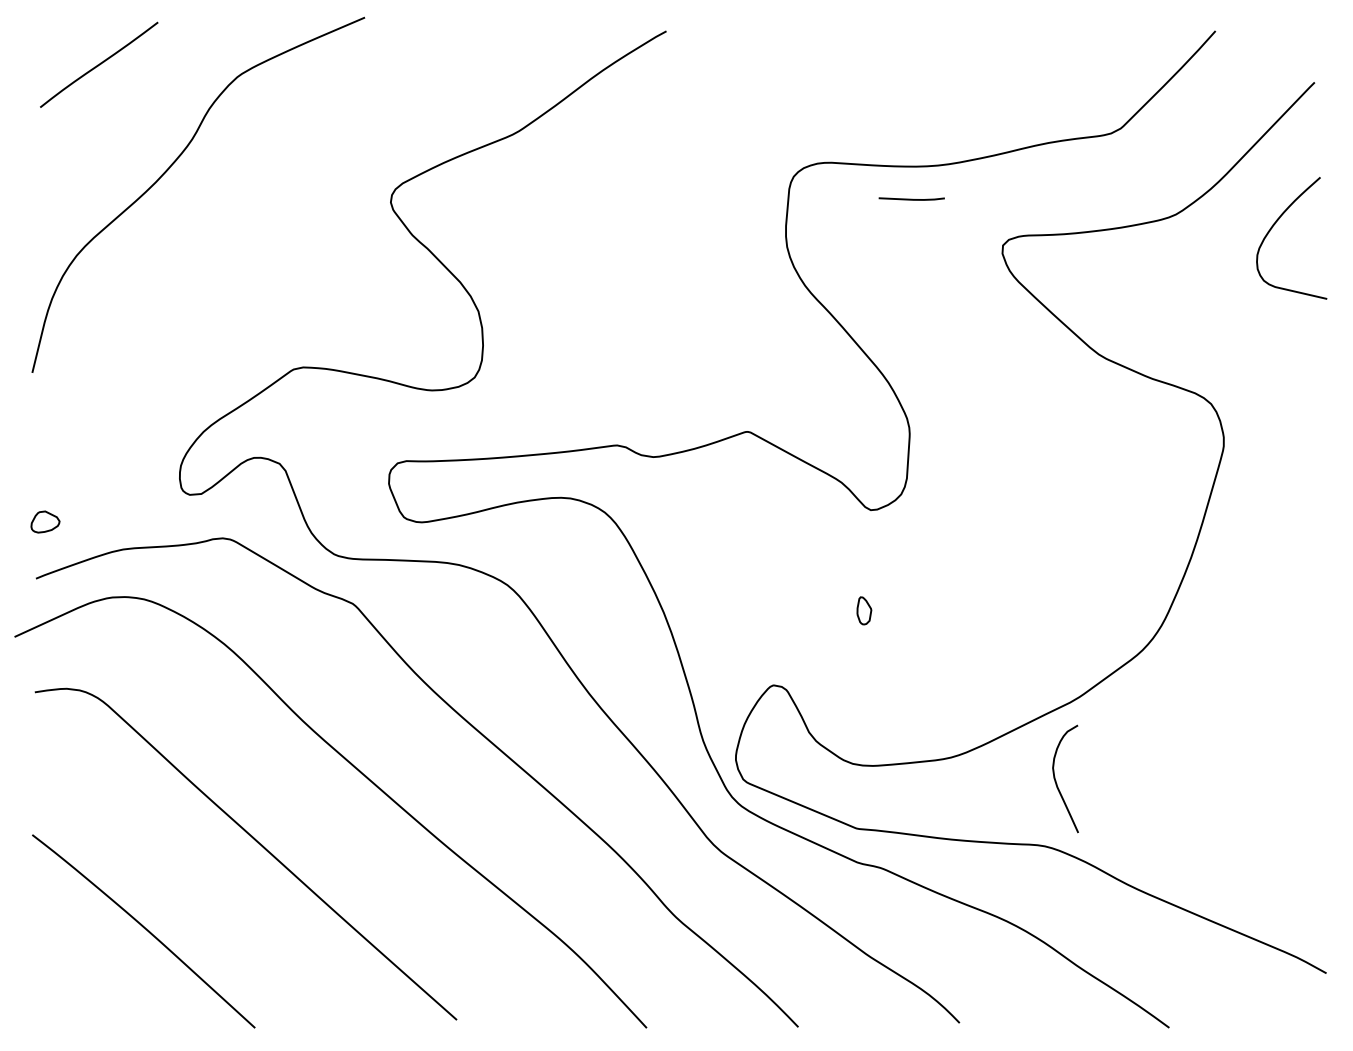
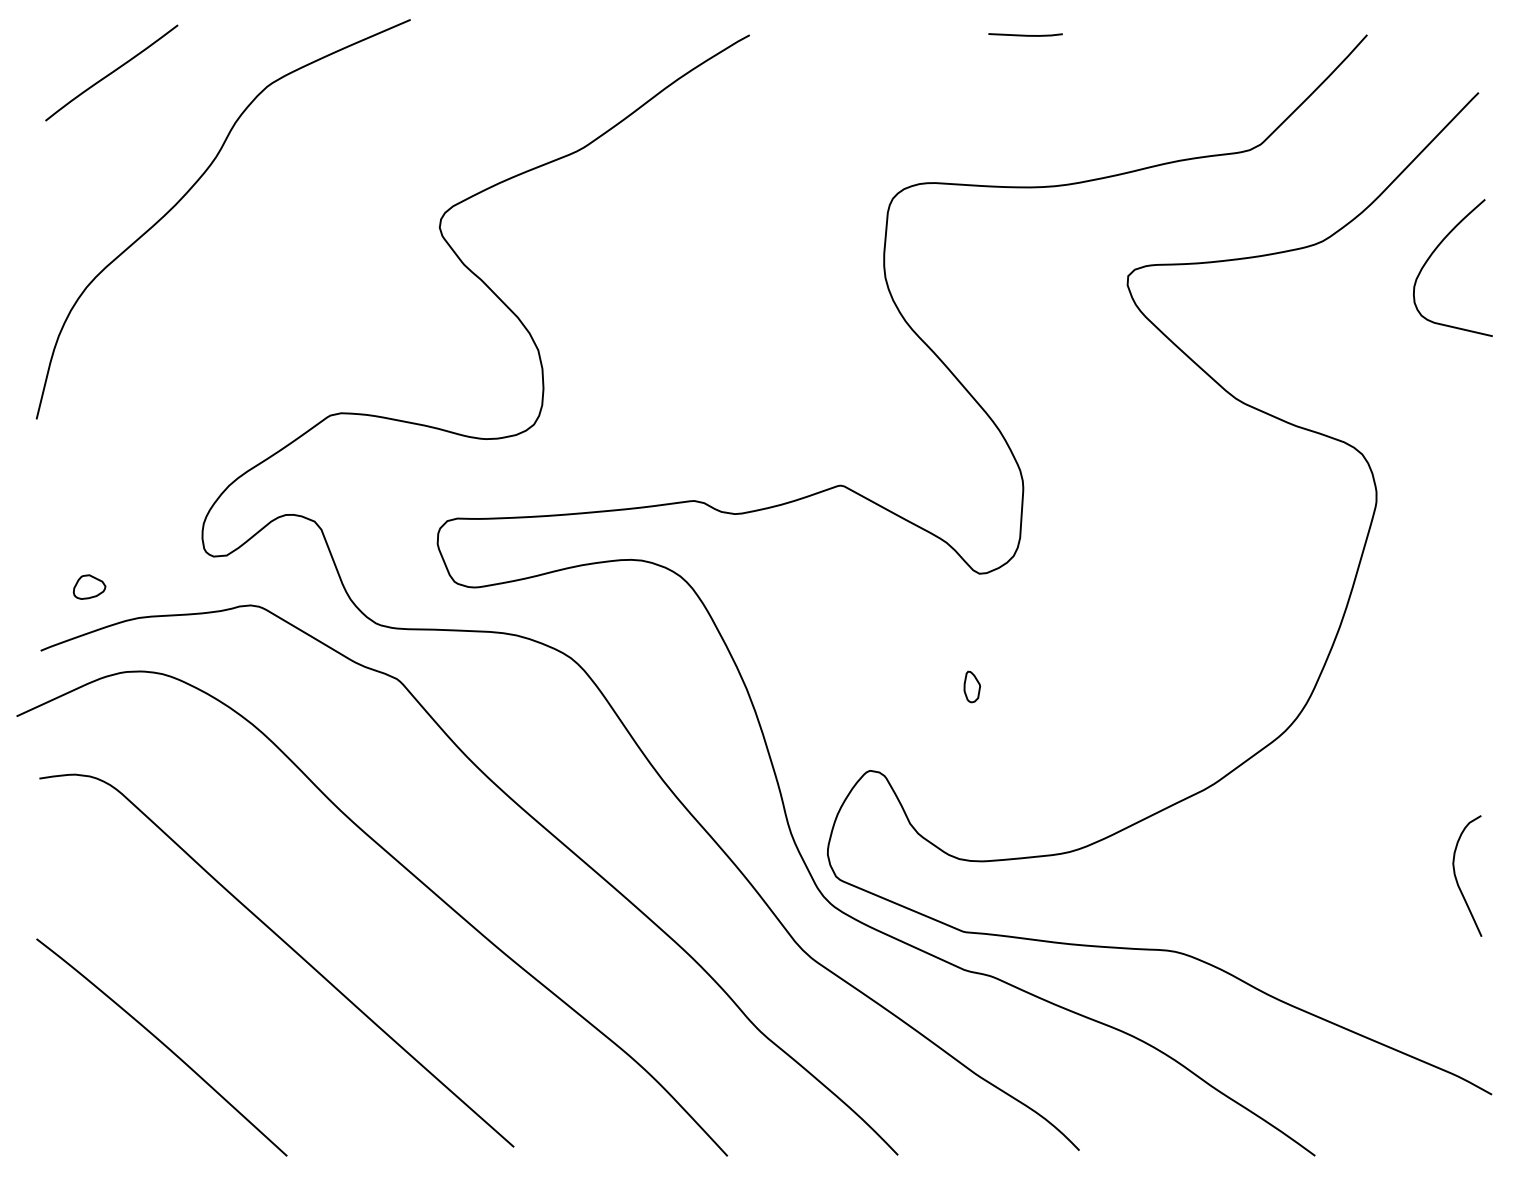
line: (911, 198) -> (1025, 34), moved
part: (45, 521) -> (89, 586), moved
curve: (1056, 780) -> (1457, 877), moved

